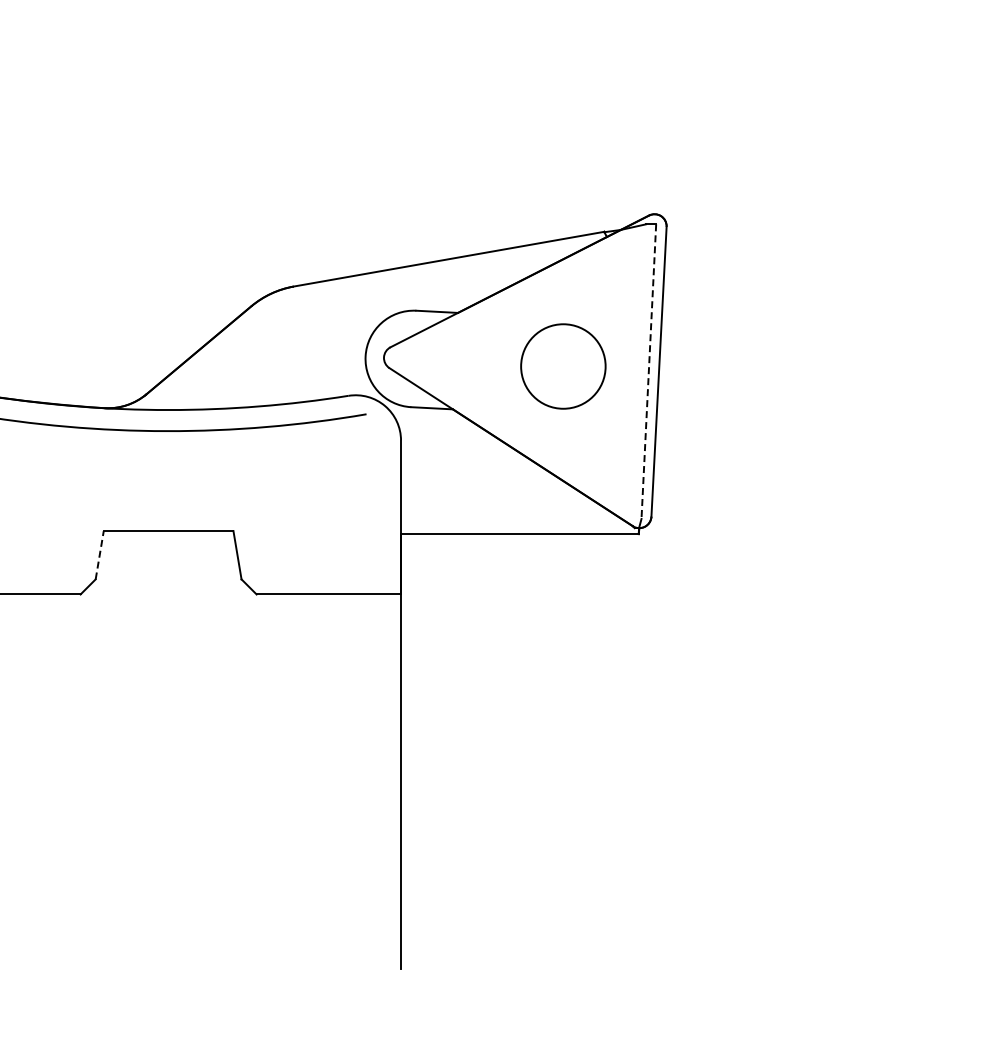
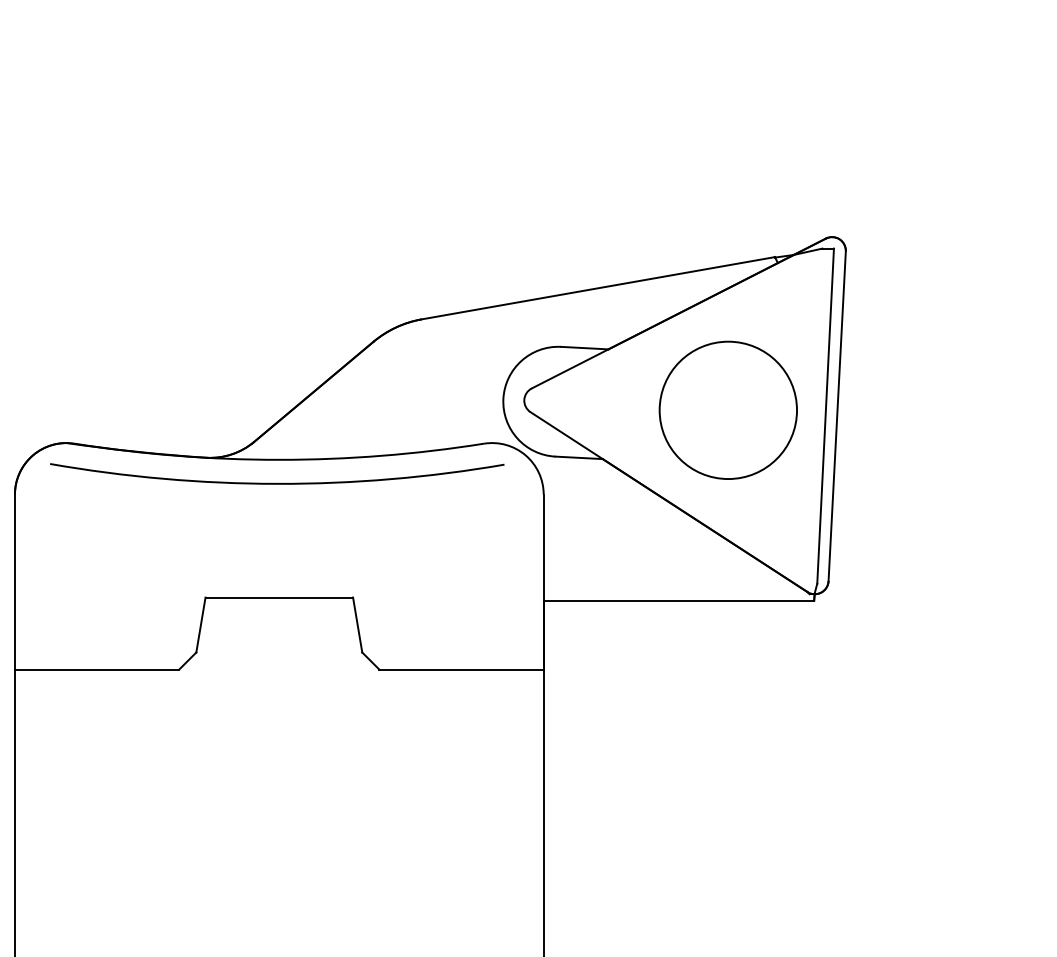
circle: (563, 366) -> (728, 410), size x1.43
line: (648, 371) -> (825, 416), dashed -> solid
line: (99, 554) -> (200, 624), dashed -> solid

